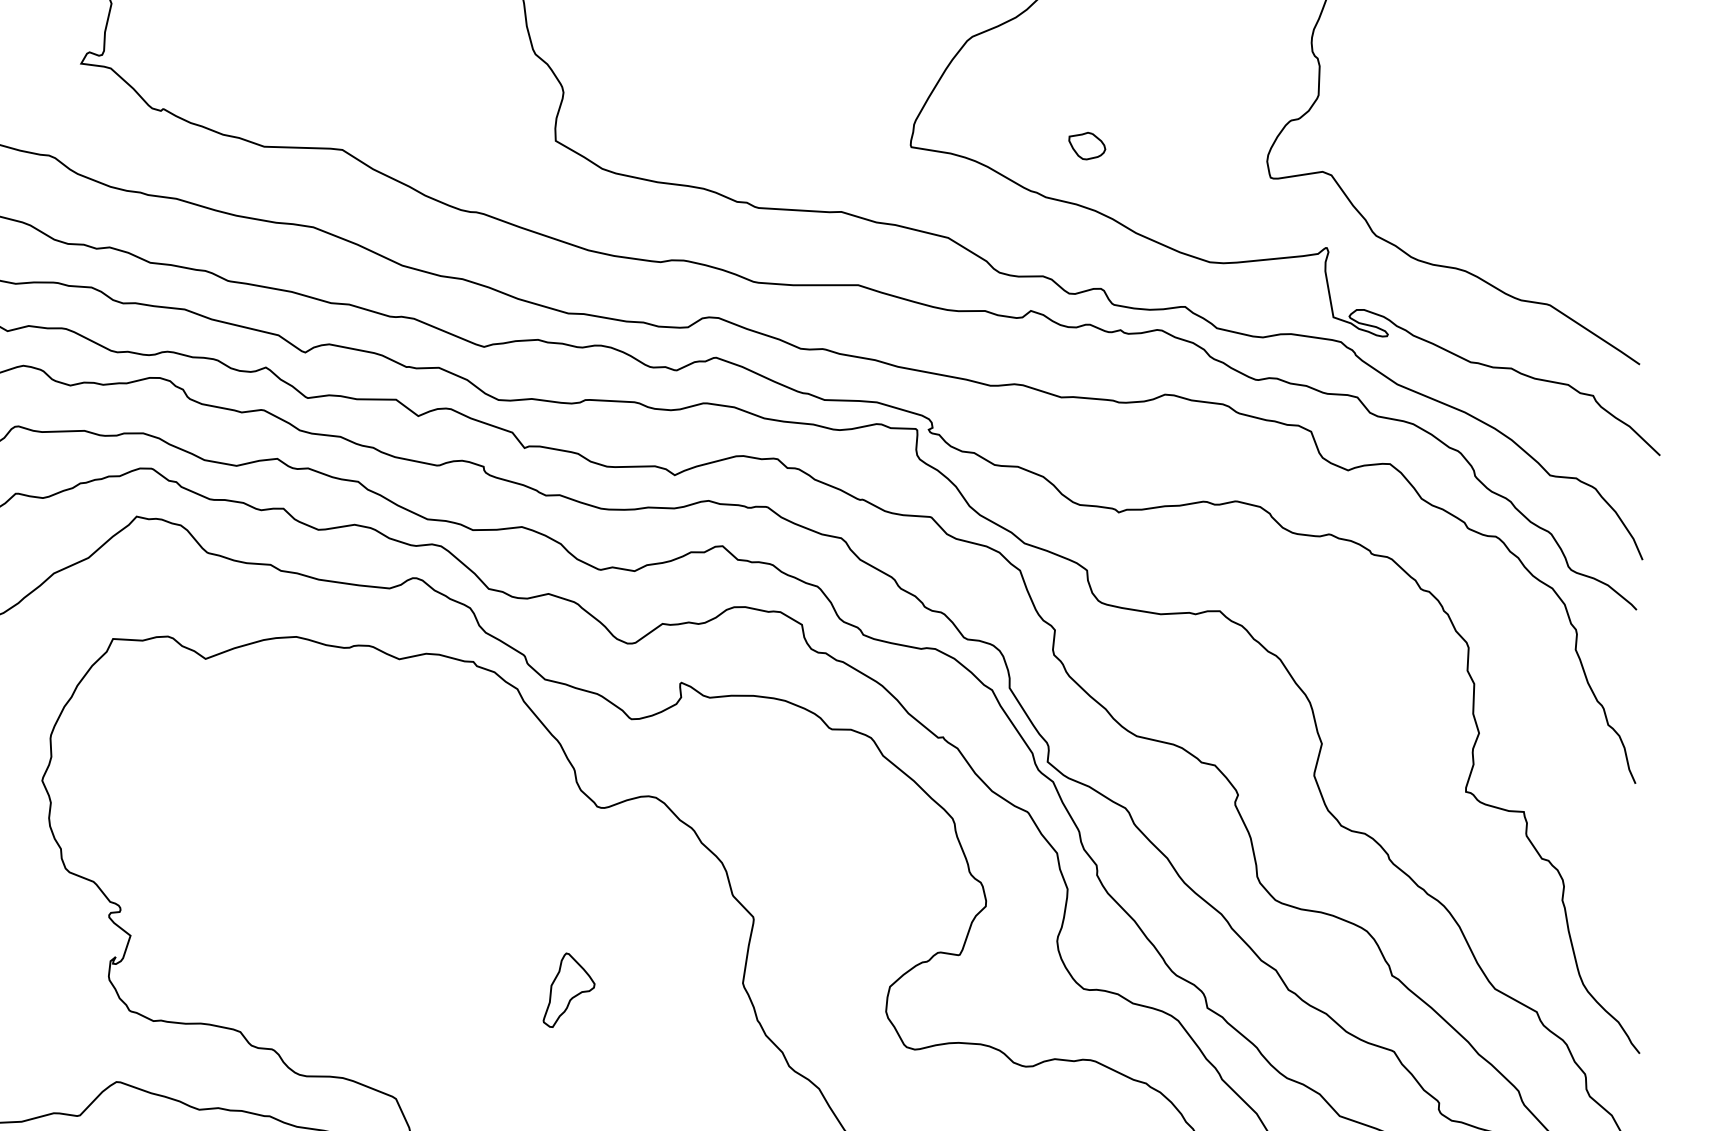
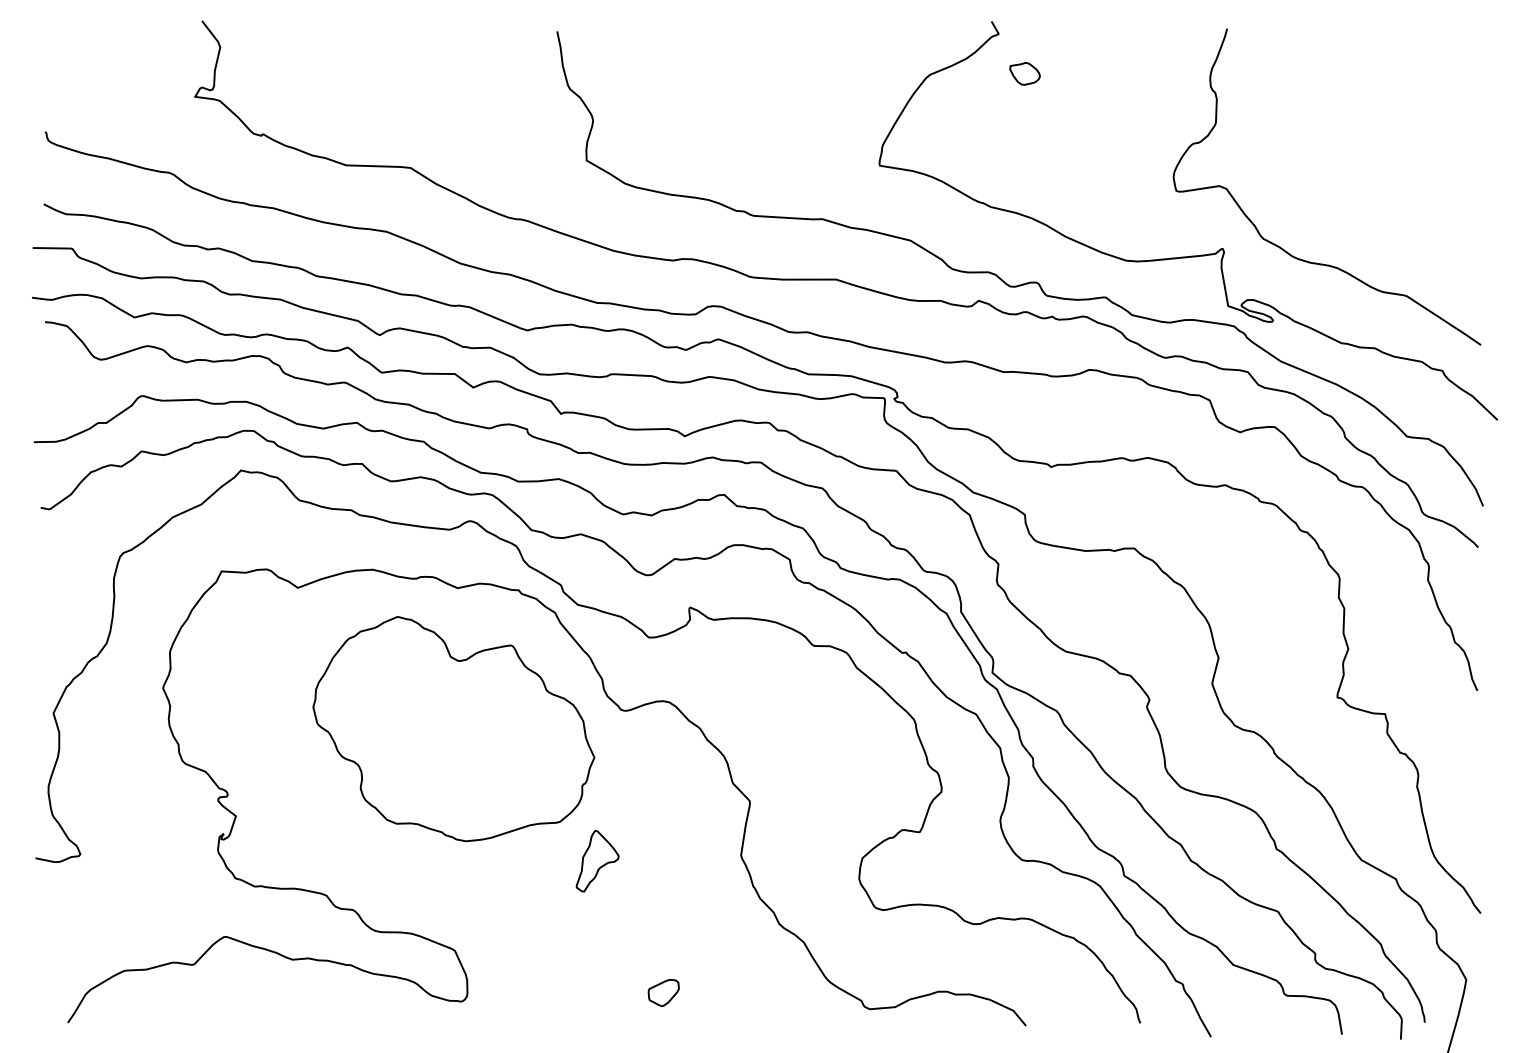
part: (1086, 145) -> (1024, 73), moved
part: (394, 830) -> (453, 729), added

